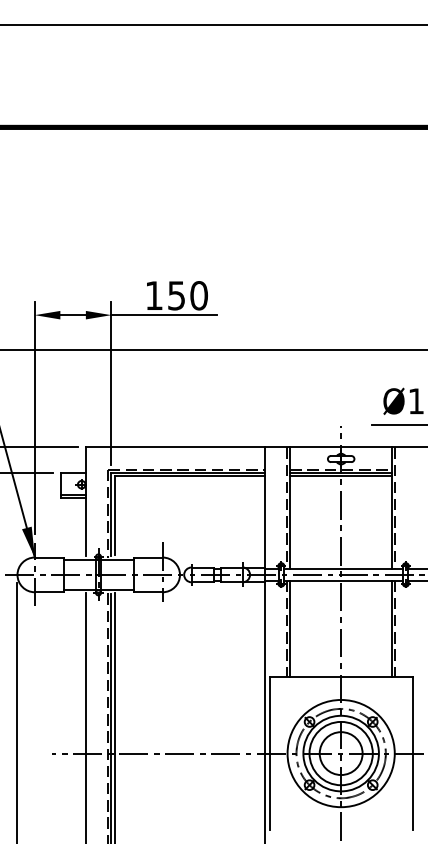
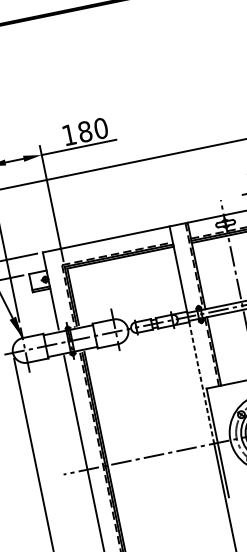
text: (176, 295) -> (85, 131), 150 -> 180
line: (264, 667) -> (201, 382), solid -> dashed

